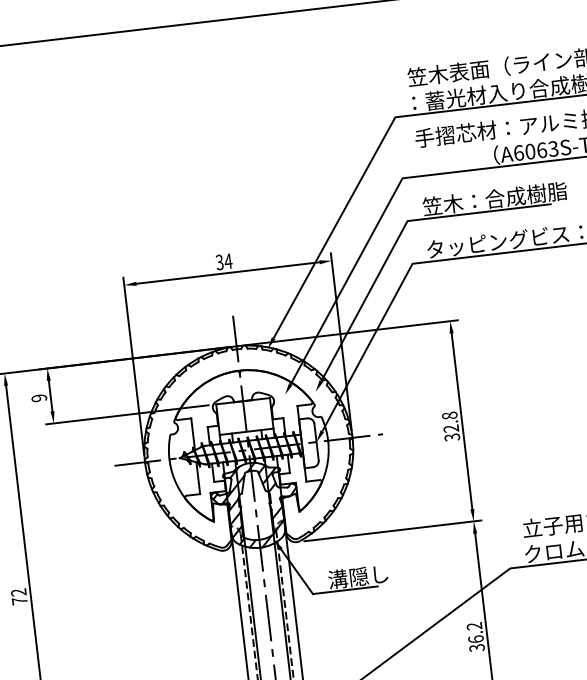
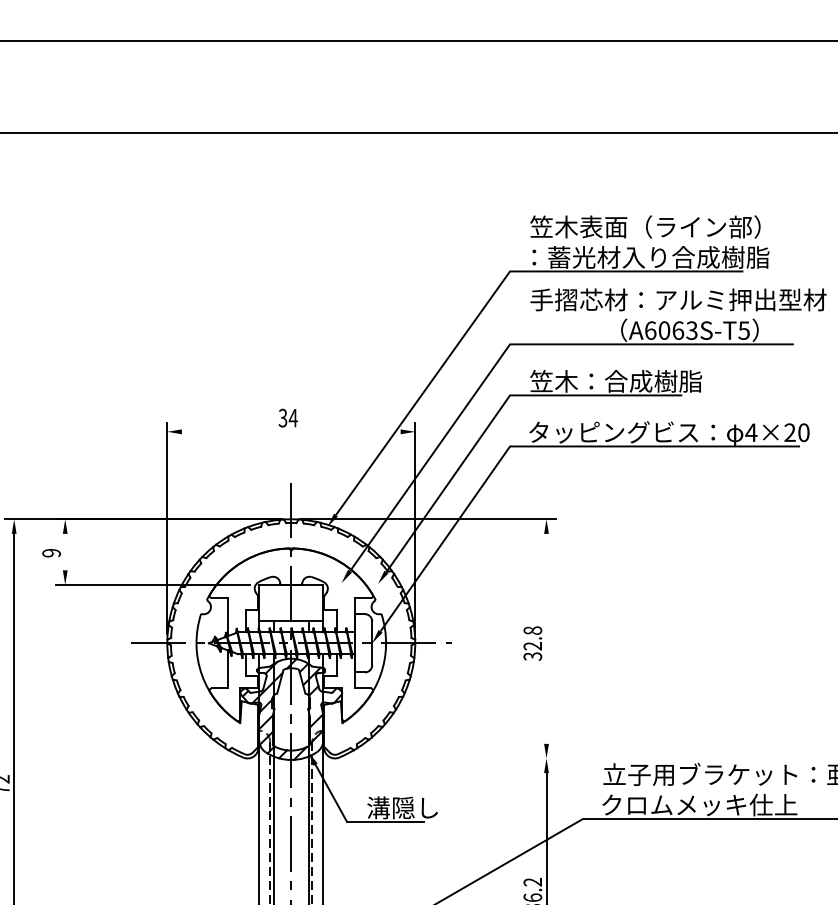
line: (227, 272) -> (290, 431), removed
line: (50, 395) -> (65, 551), removed
line: (461, 420) -> (546, 638), removed
line: (392, 530) -> (449, 758), removed

